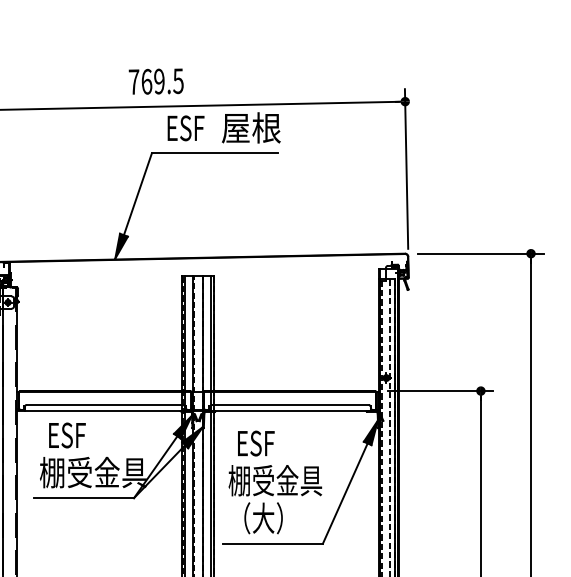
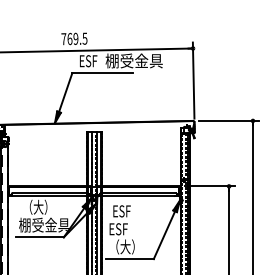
text: (280, 126) -> (133, 60), 屋根 -> 棚受金具
text: (74, 433) -> (35, 206), ESF -> （大）
text: (276, 479) -> (131, 228), 棚受金具 -> ESF

